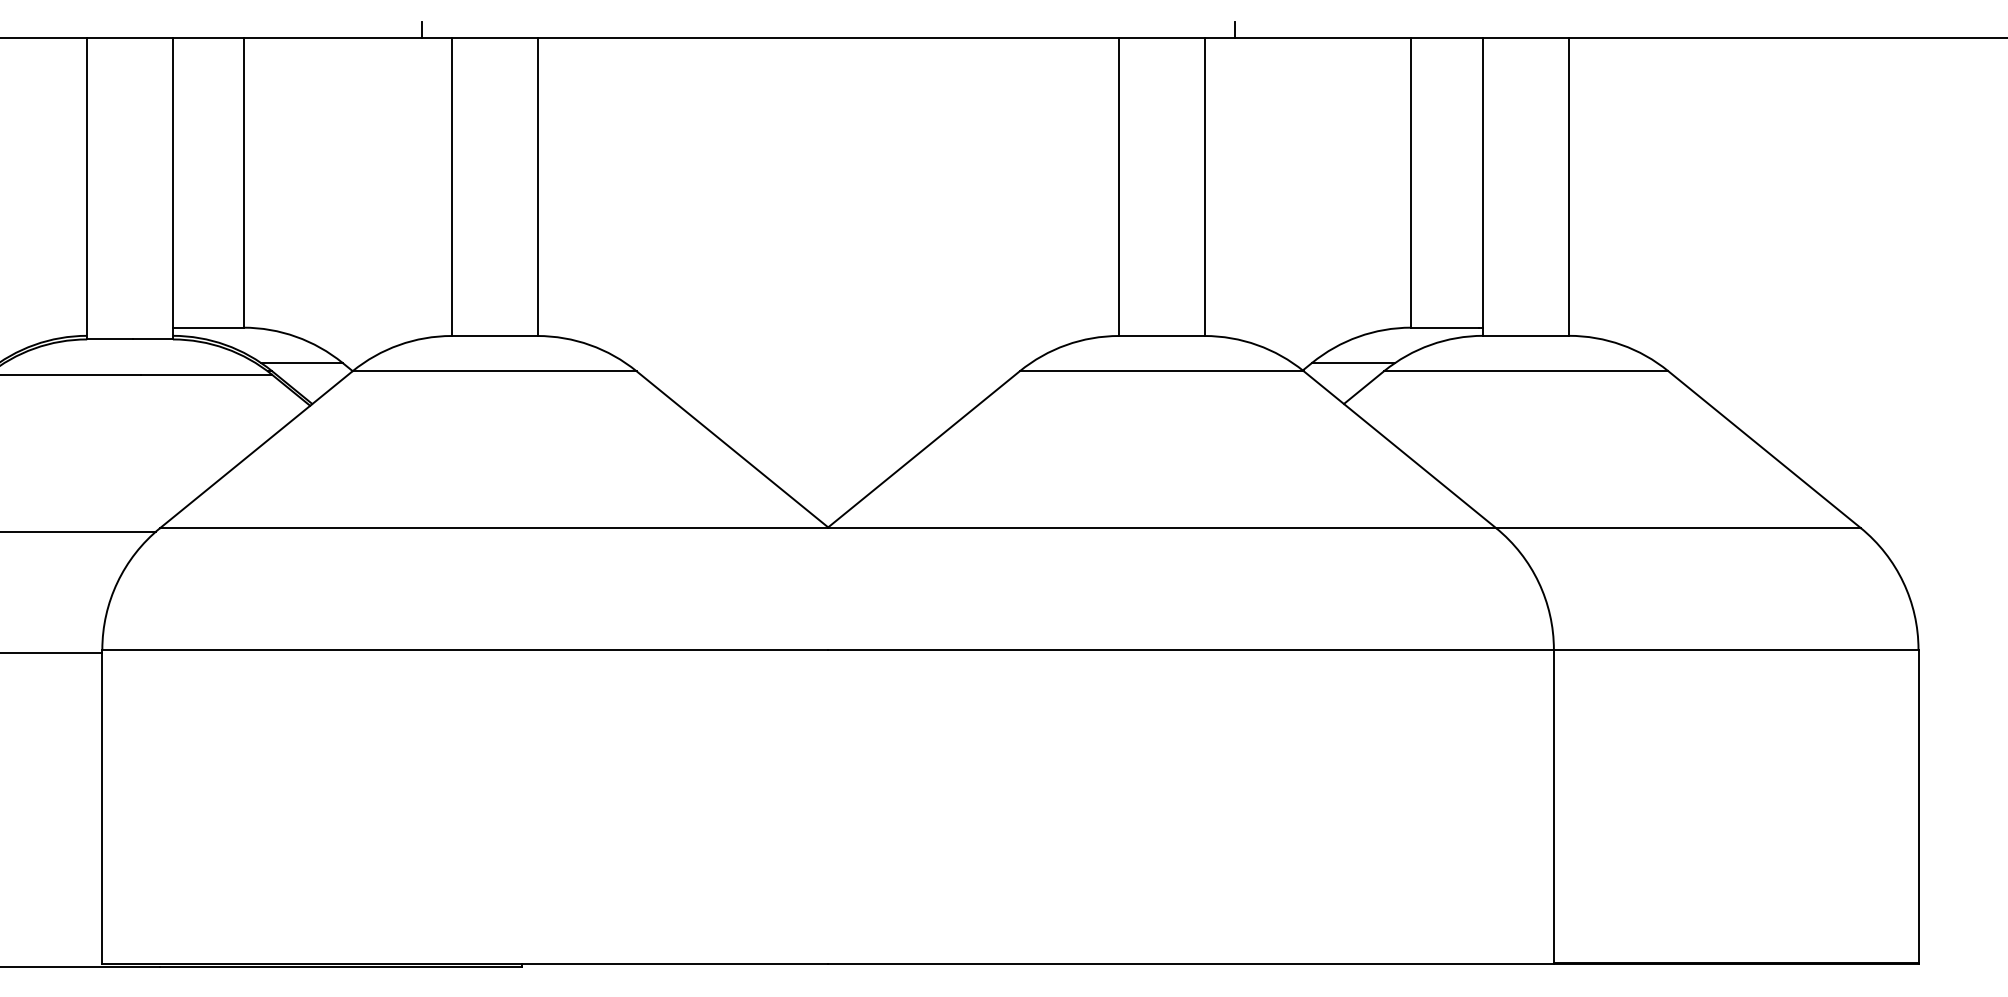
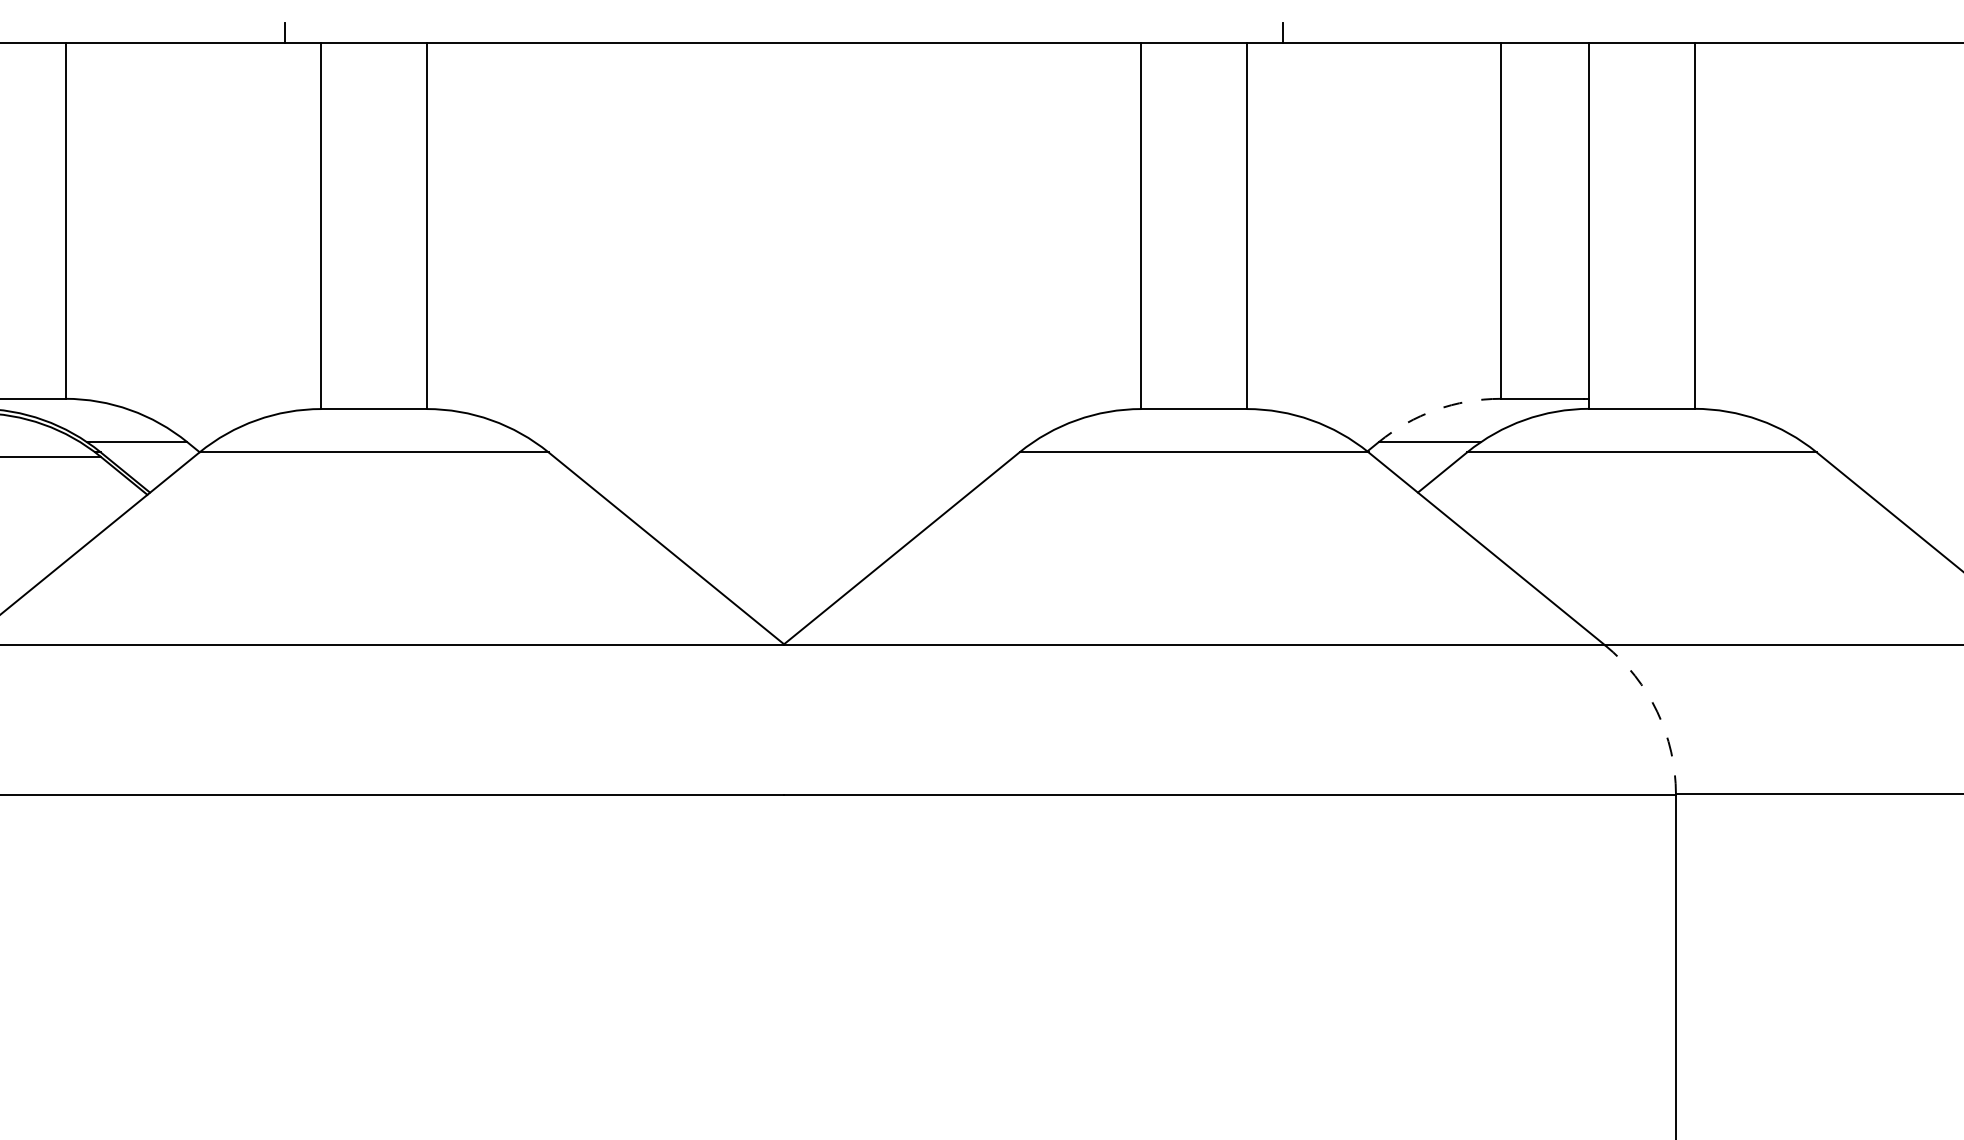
arc: (1358, 336) -> (1435, 409), solid -> dashed
arc: (1538, 582) -> (1657, 711), solid -> dashed

